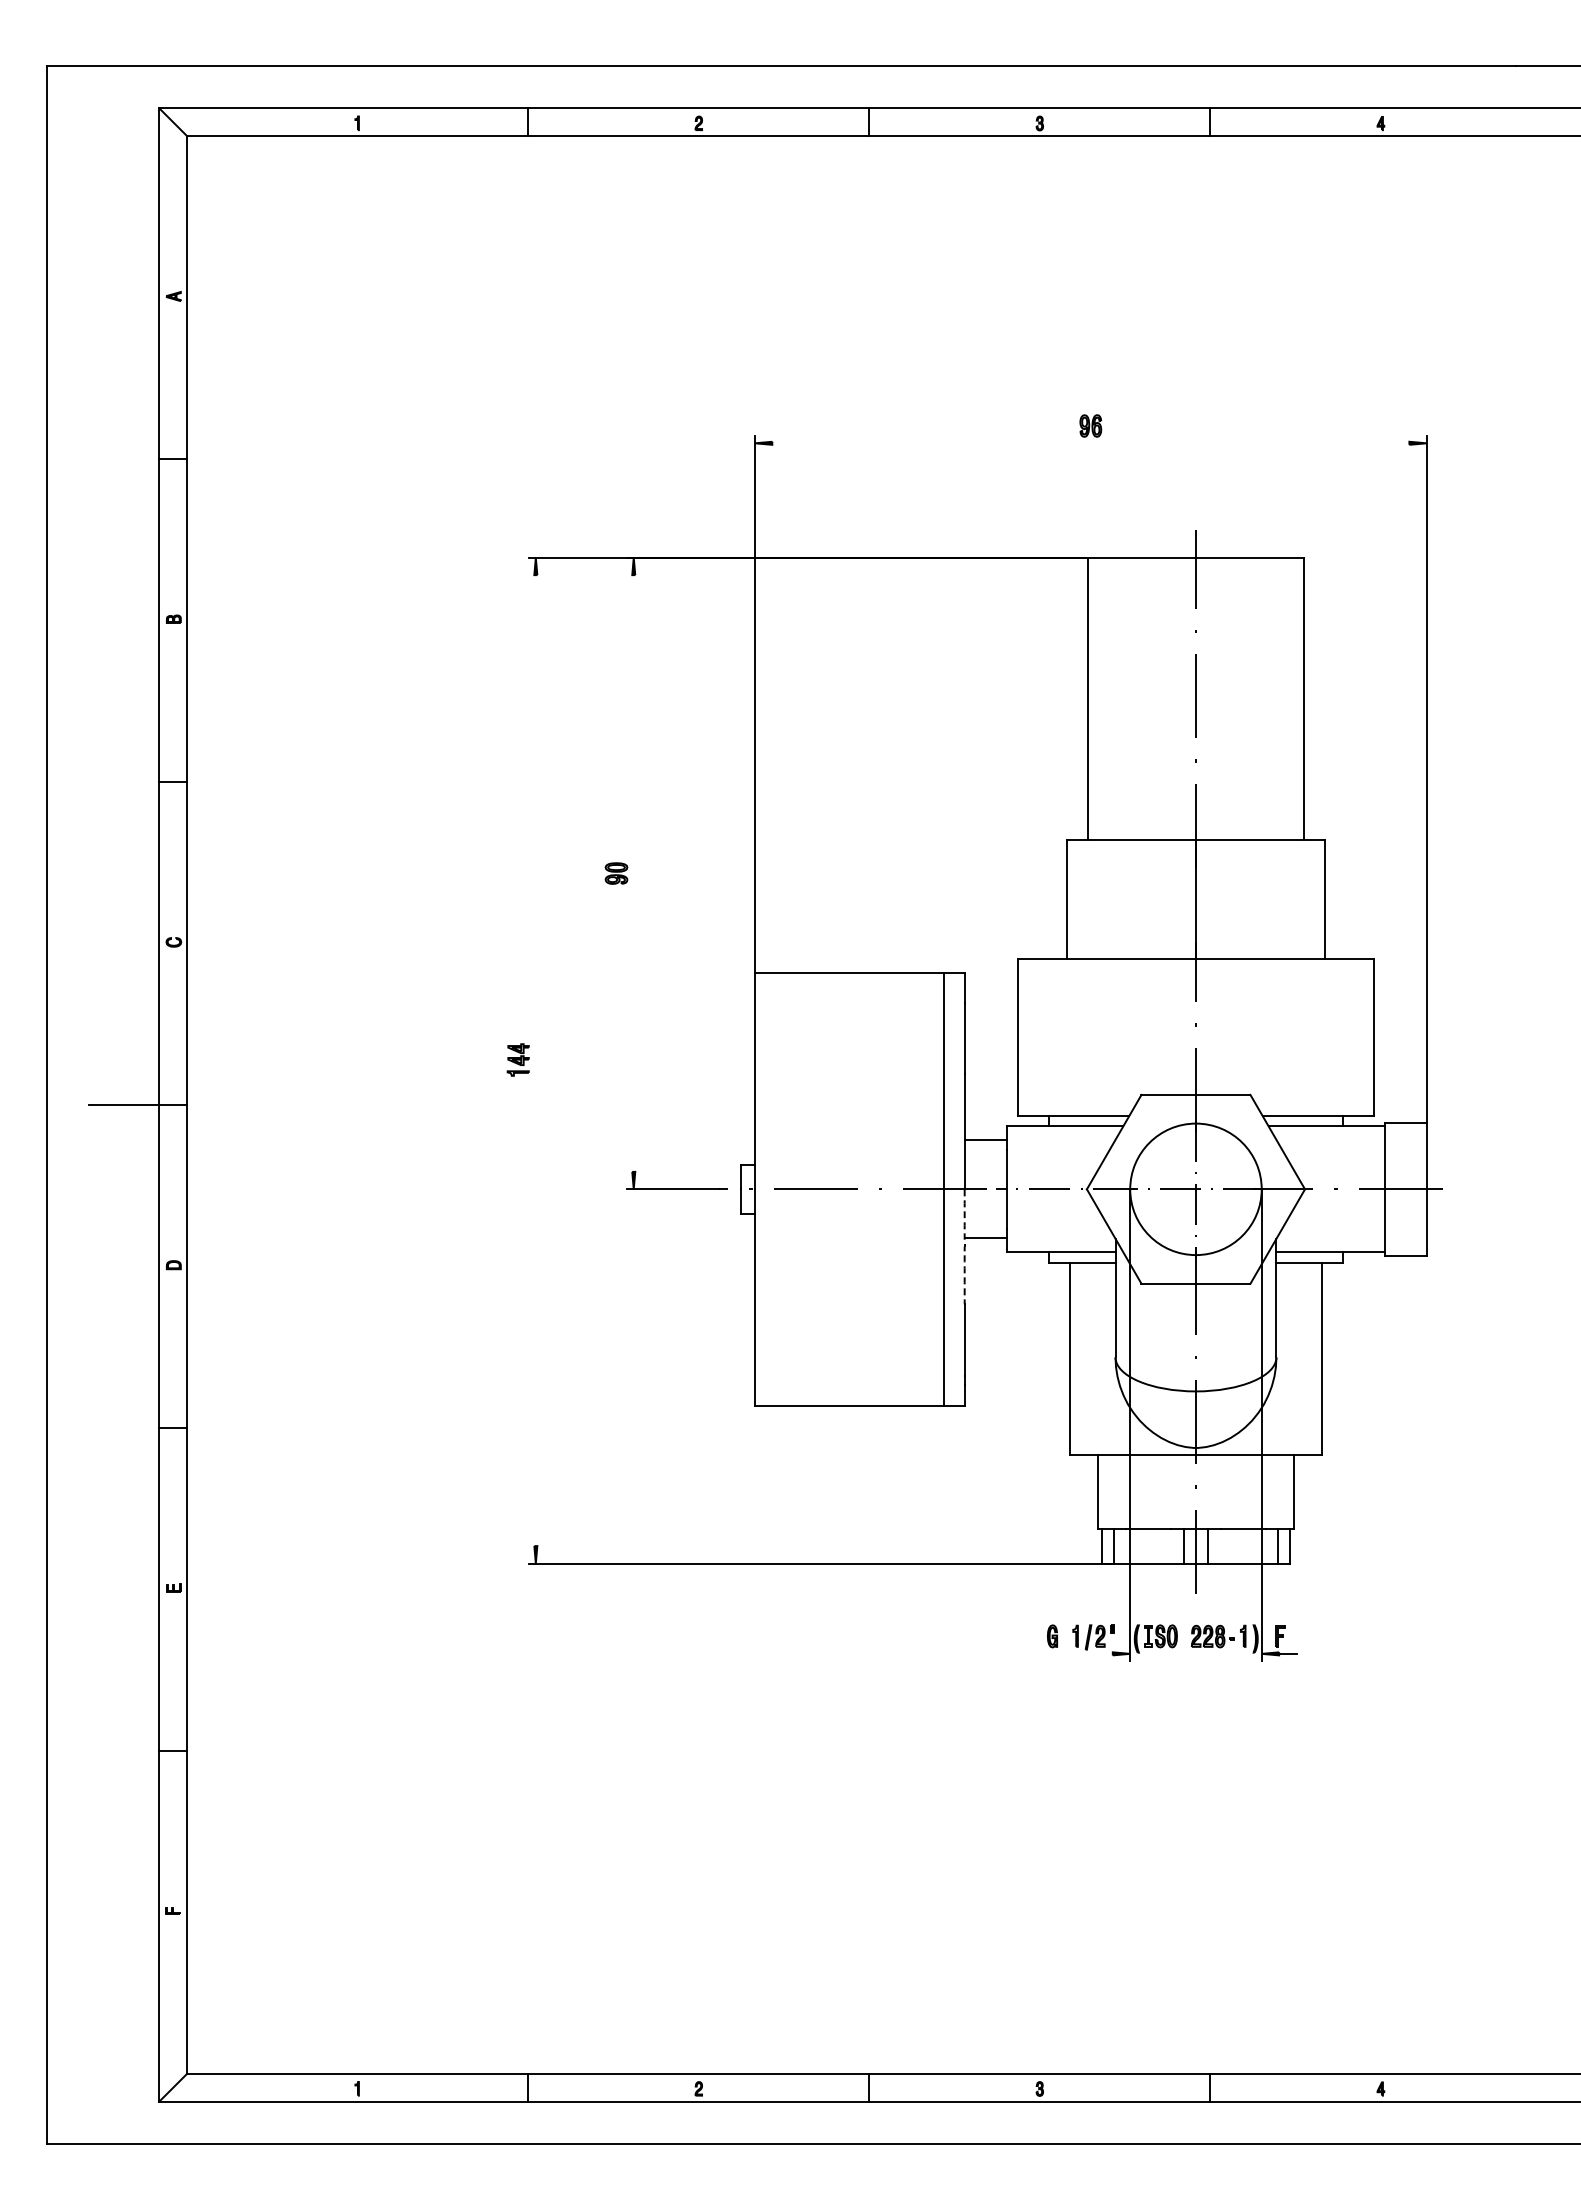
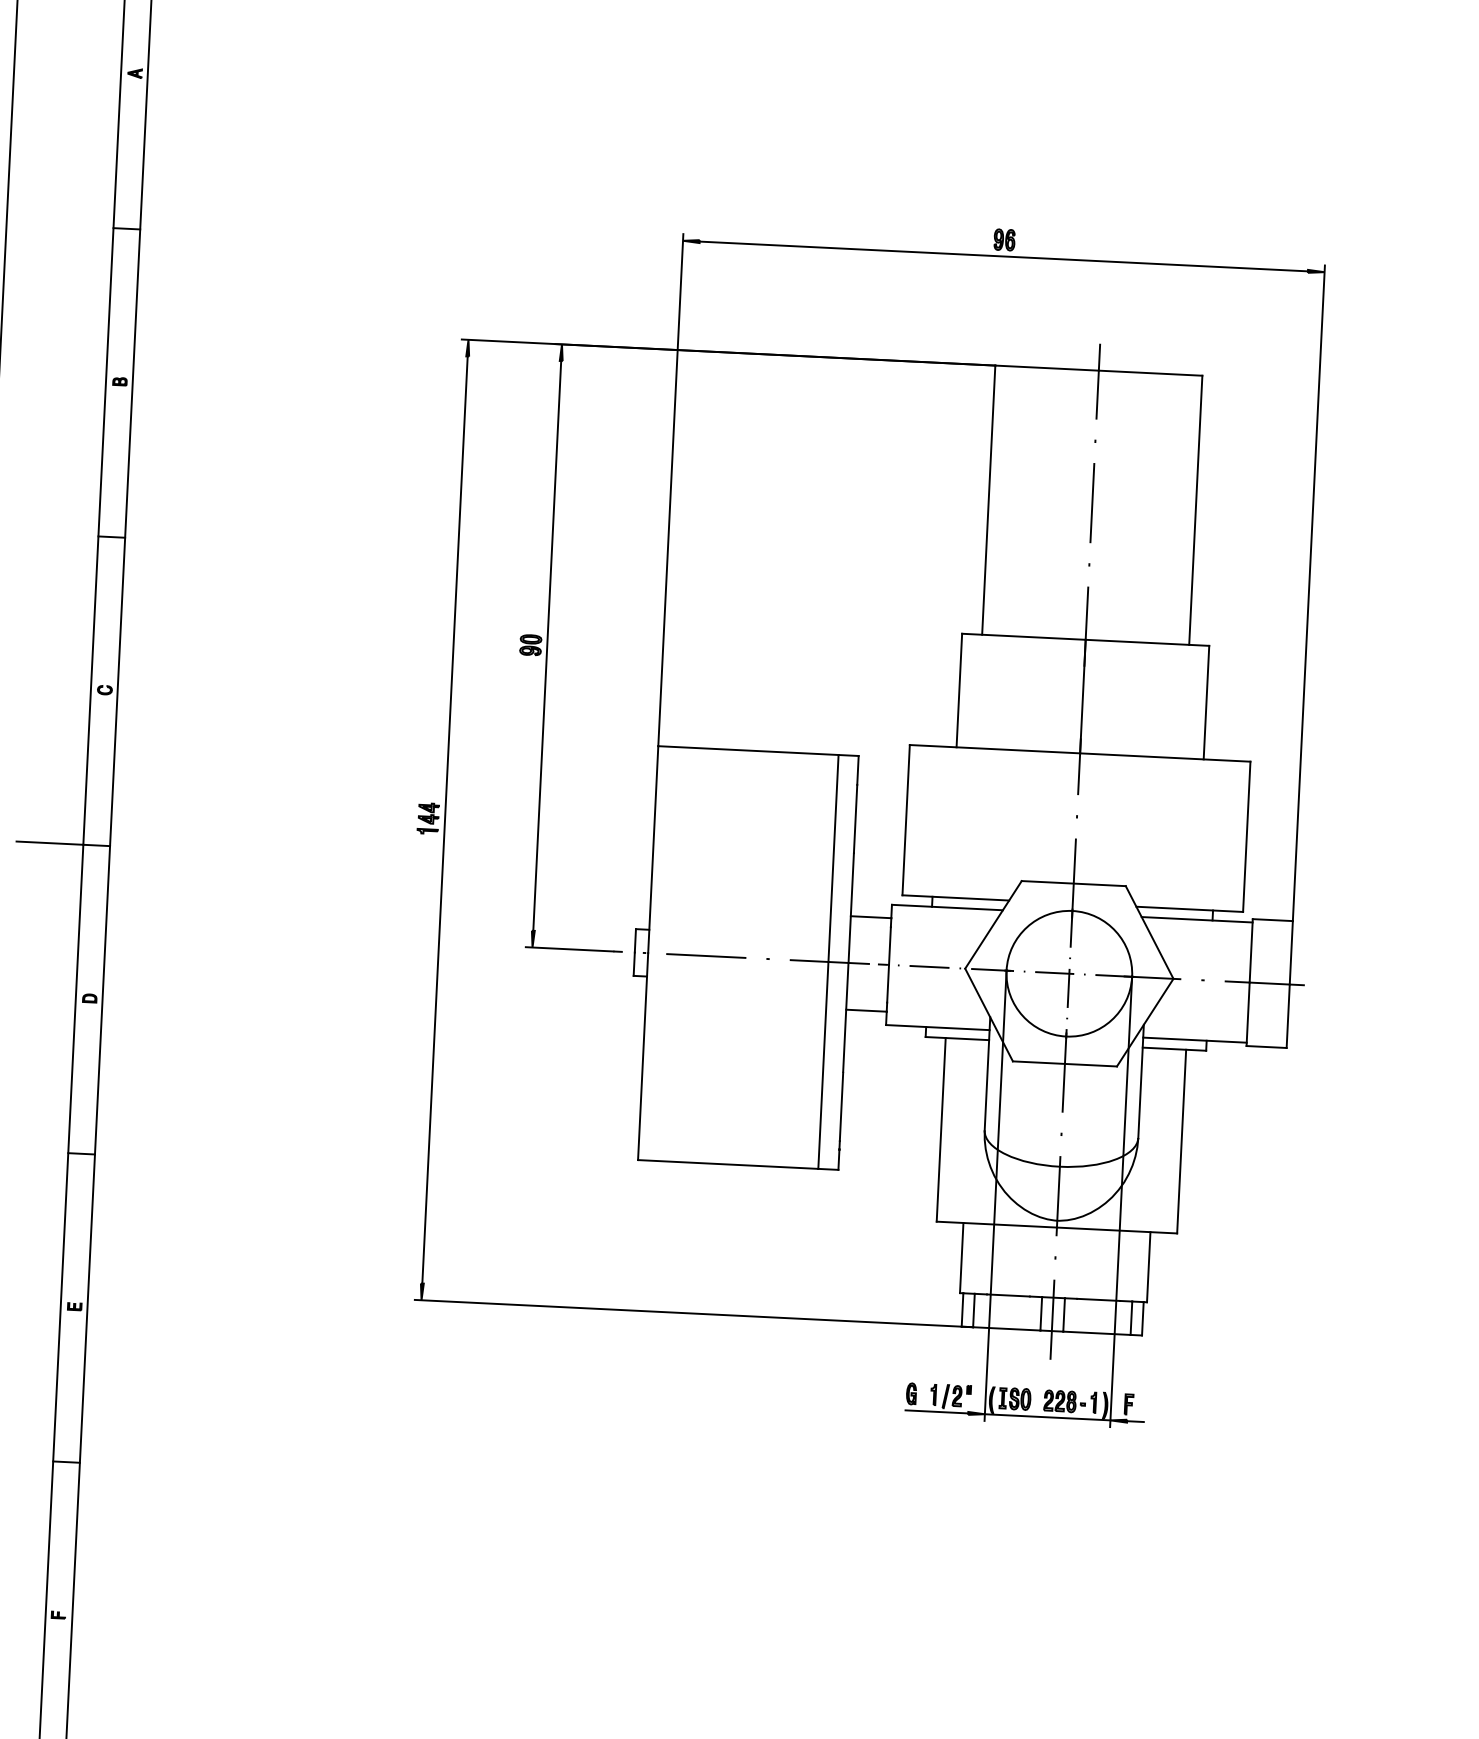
line: (1090, 443) -> (1003, 256), added
line: (633, 873) -> (547, 645), added
line: (535, 1060) -> (444, 819), added
arc: (964, 1246) -> (845, 1017), dashed -> solid
line: (1079, 1653) -> (936, 1411), added
line: (1195, 1653) -> (1047, 1416), added

